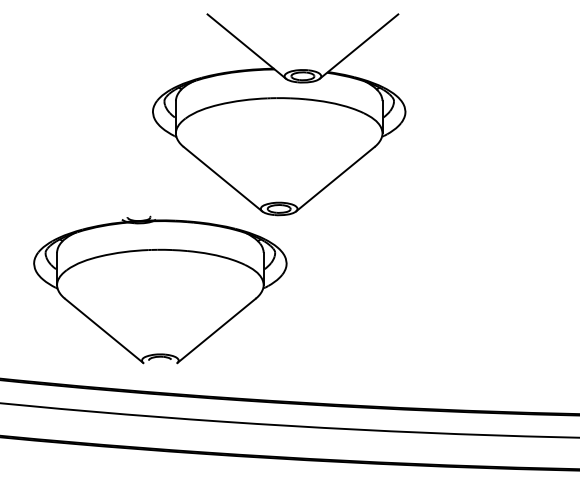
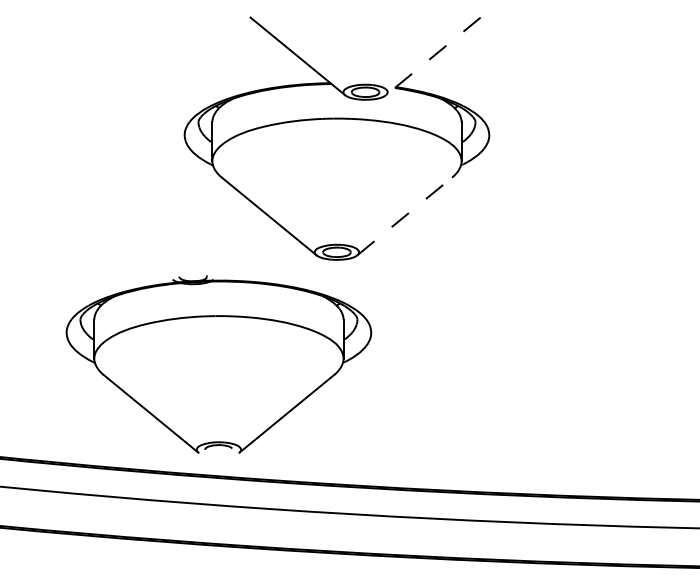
line: (359, 46) -> (433, 56), solid -> dashed
line: (335, 179) -> (404, 216), solid -> dashed
part: (160, 289) -> (219, 363), moved

